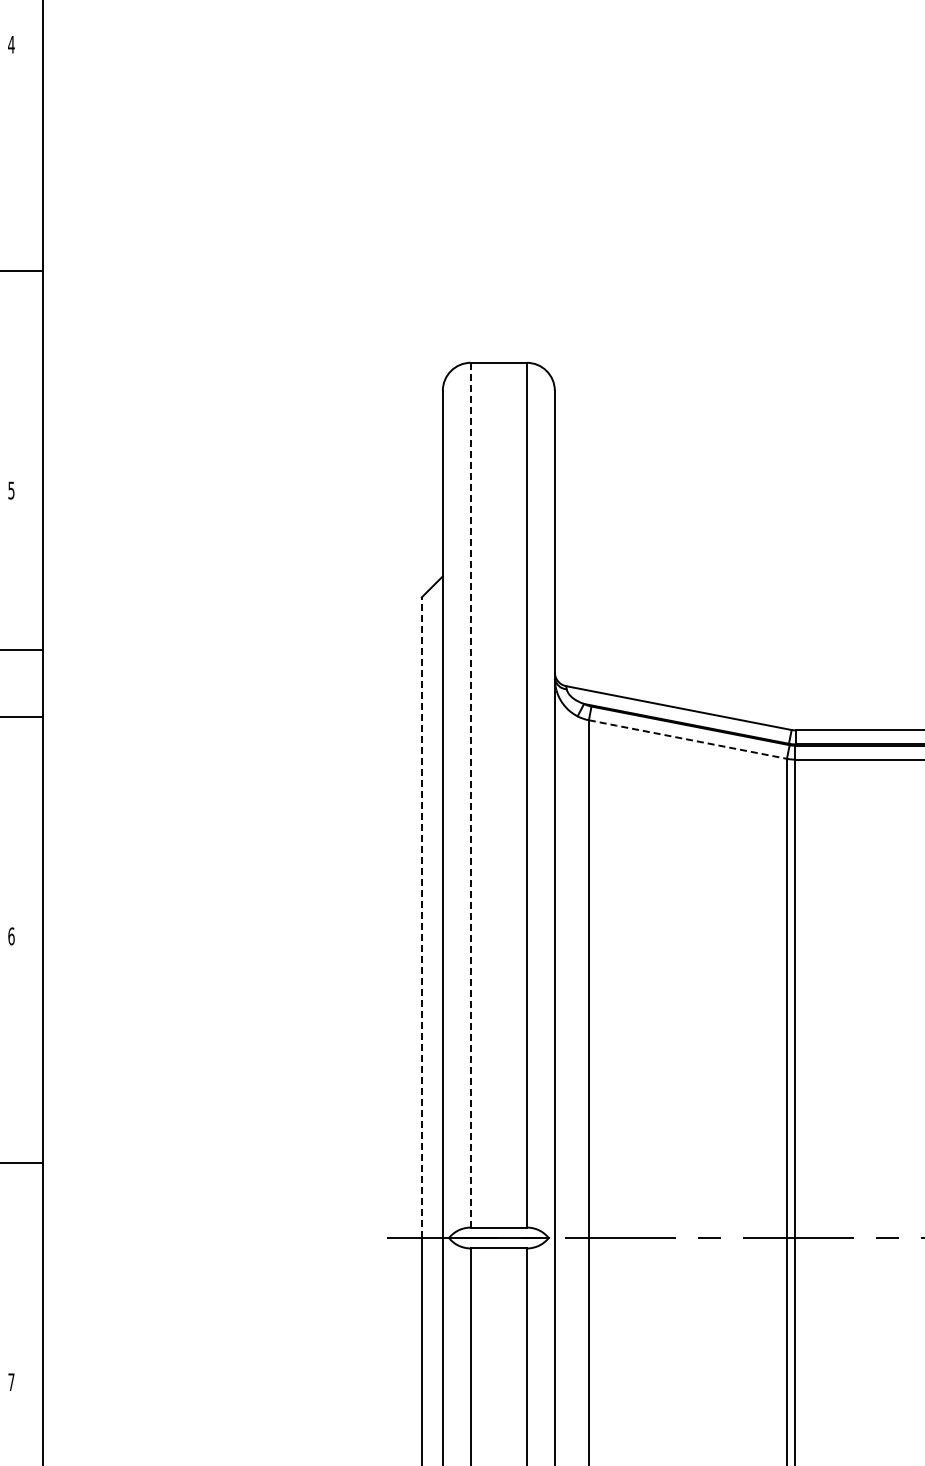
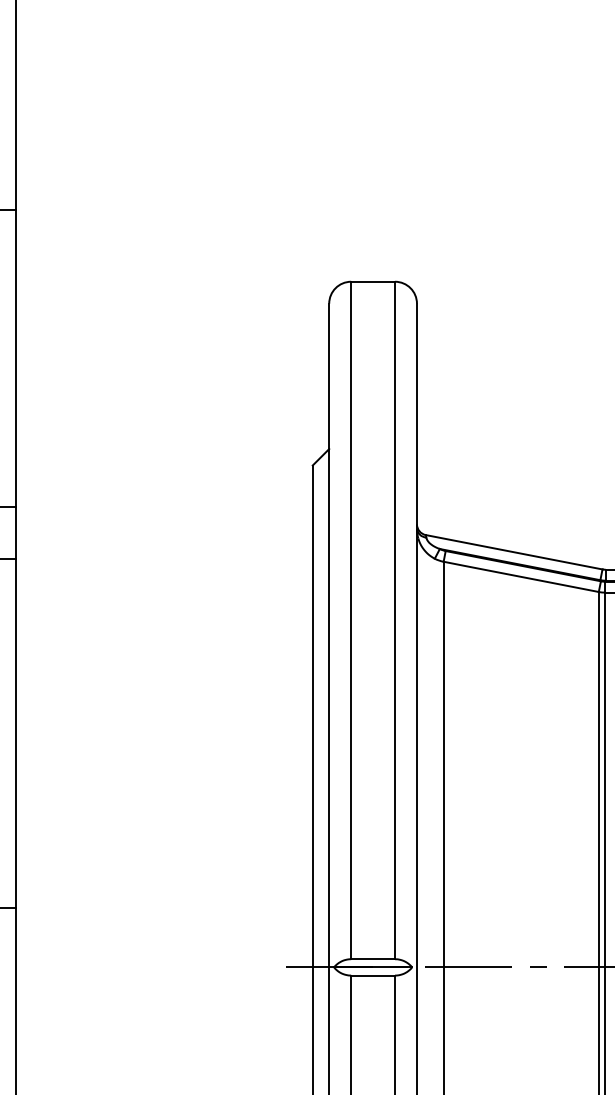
line: (688, 739) -> (521, 576), dashed -> solid
line: (470, 795) -> (350, 620), dashed -> solid
line: (421, 917) -> (312, 716), dashed -> solid

